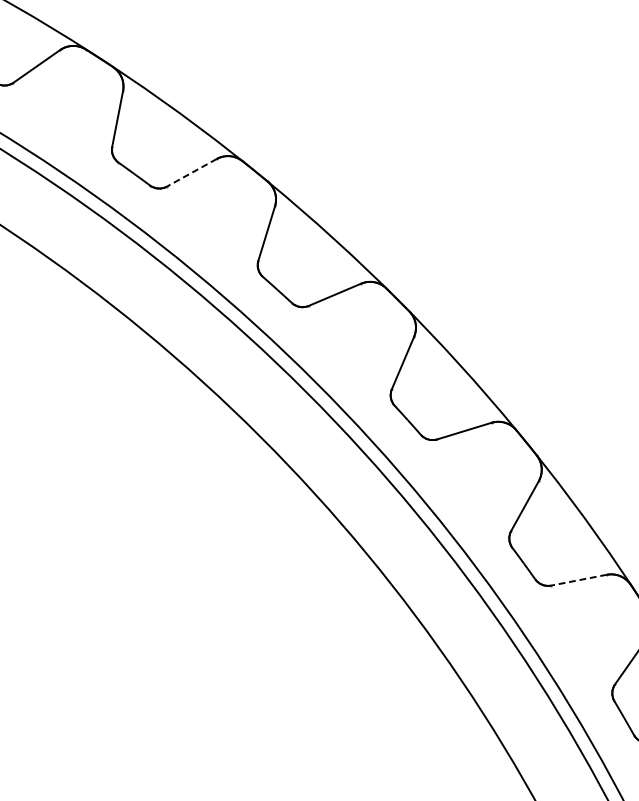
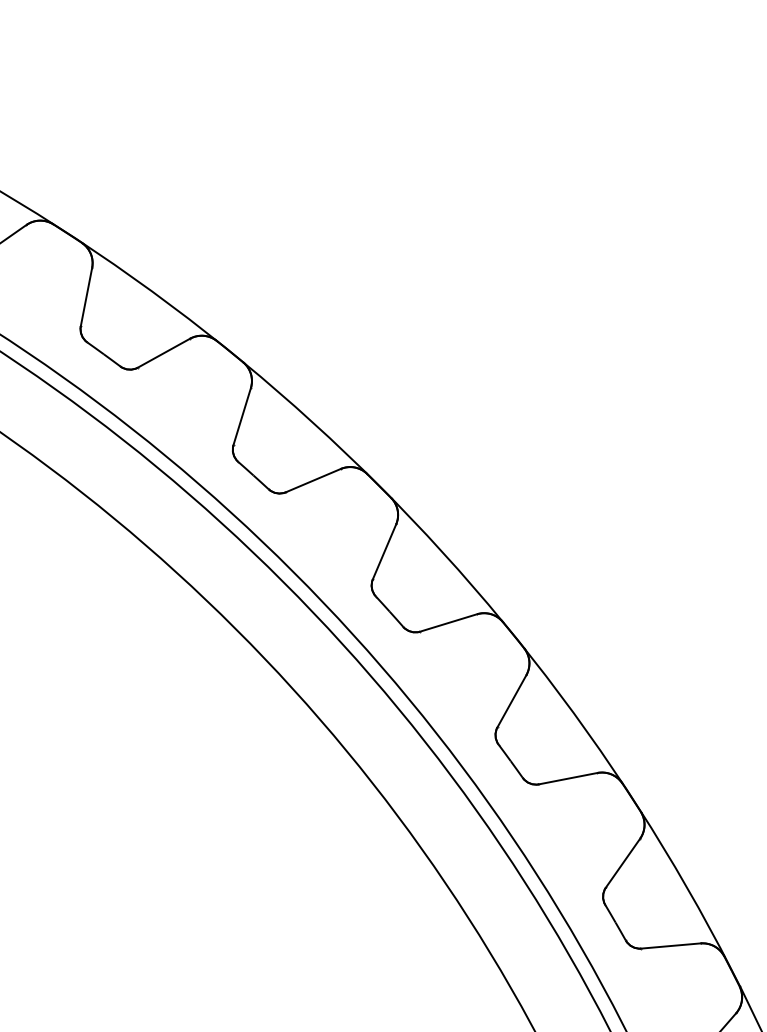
line: (191, 173) -> (163, 353), dashed -> solid
line: (579, 580) -> (568, 778), dashed -> solid

